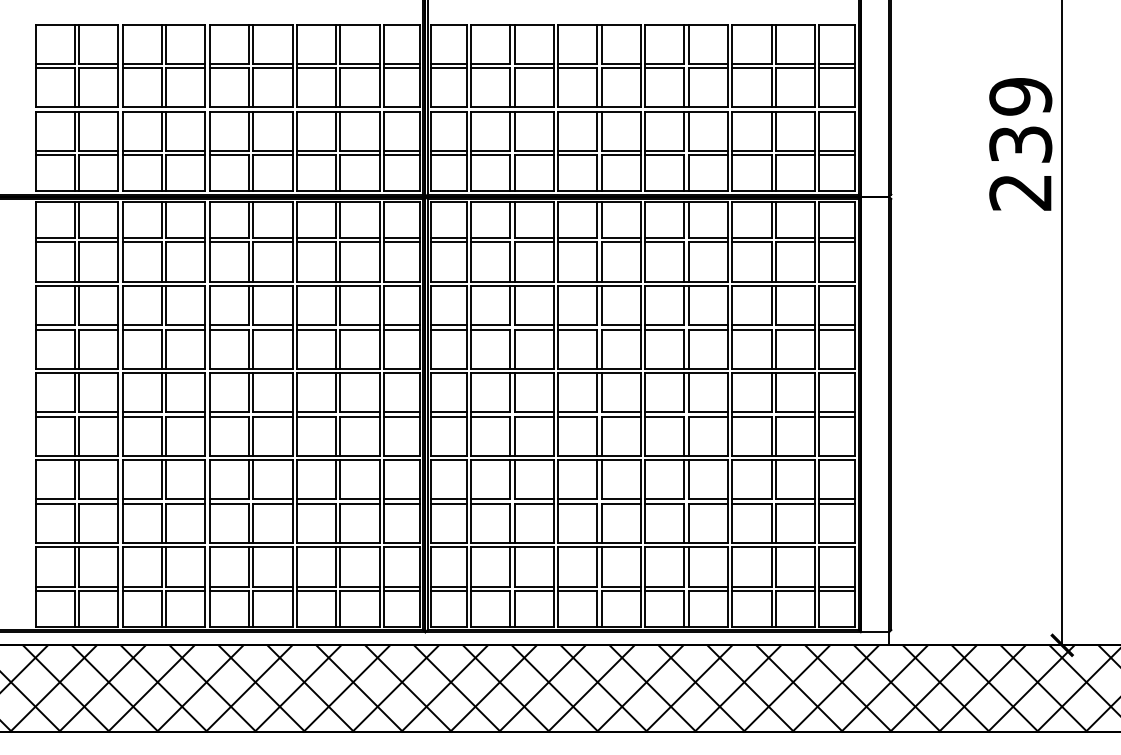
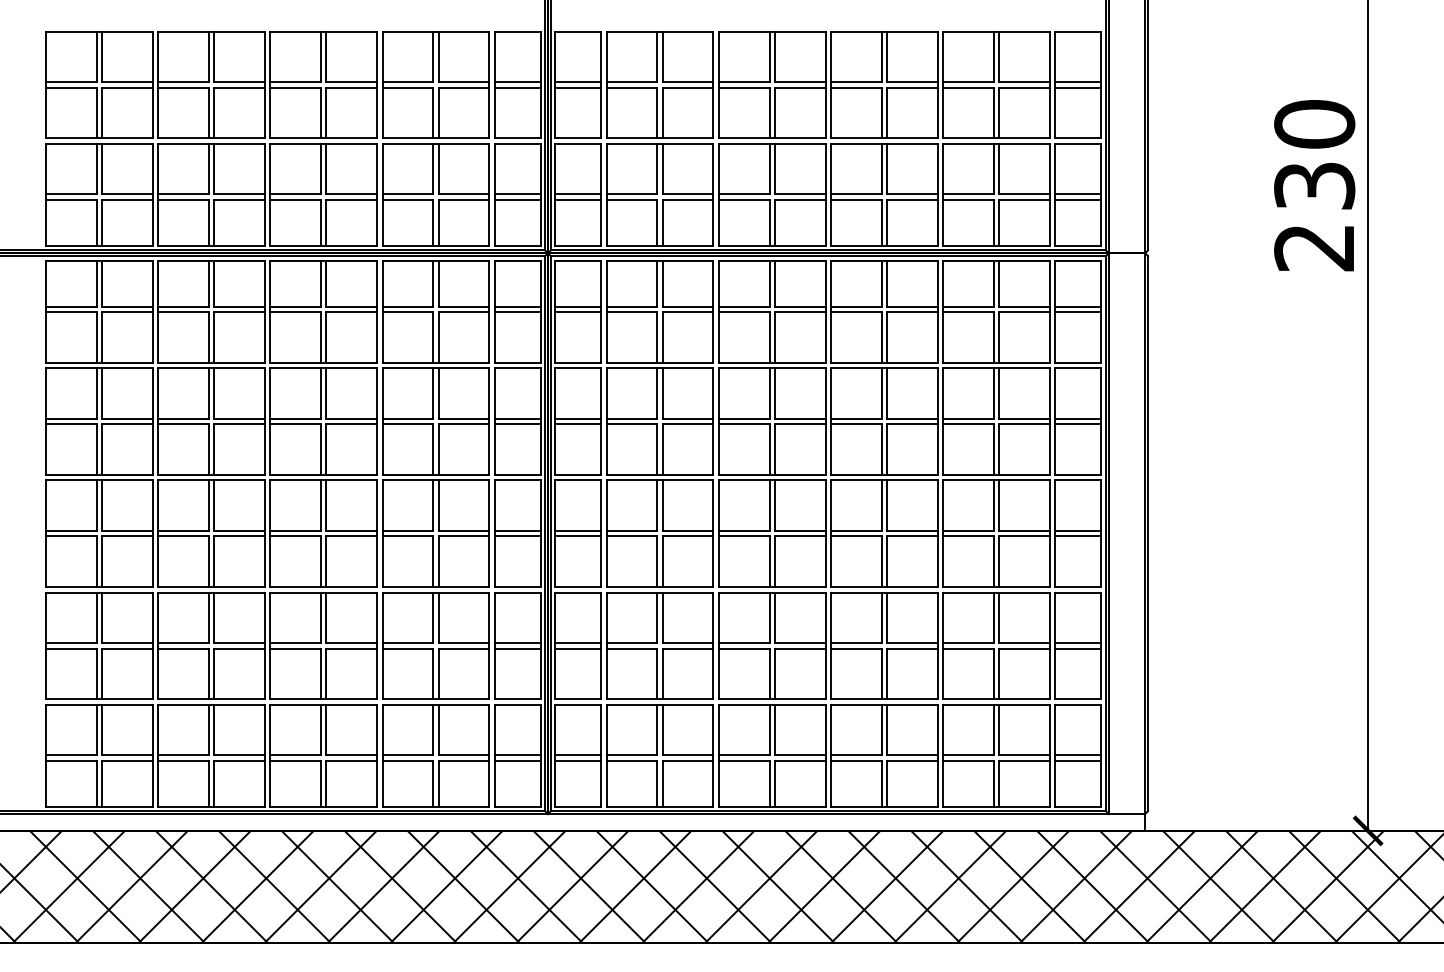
text: (1020, 96) -> (1314, 124), 239 -> 230

